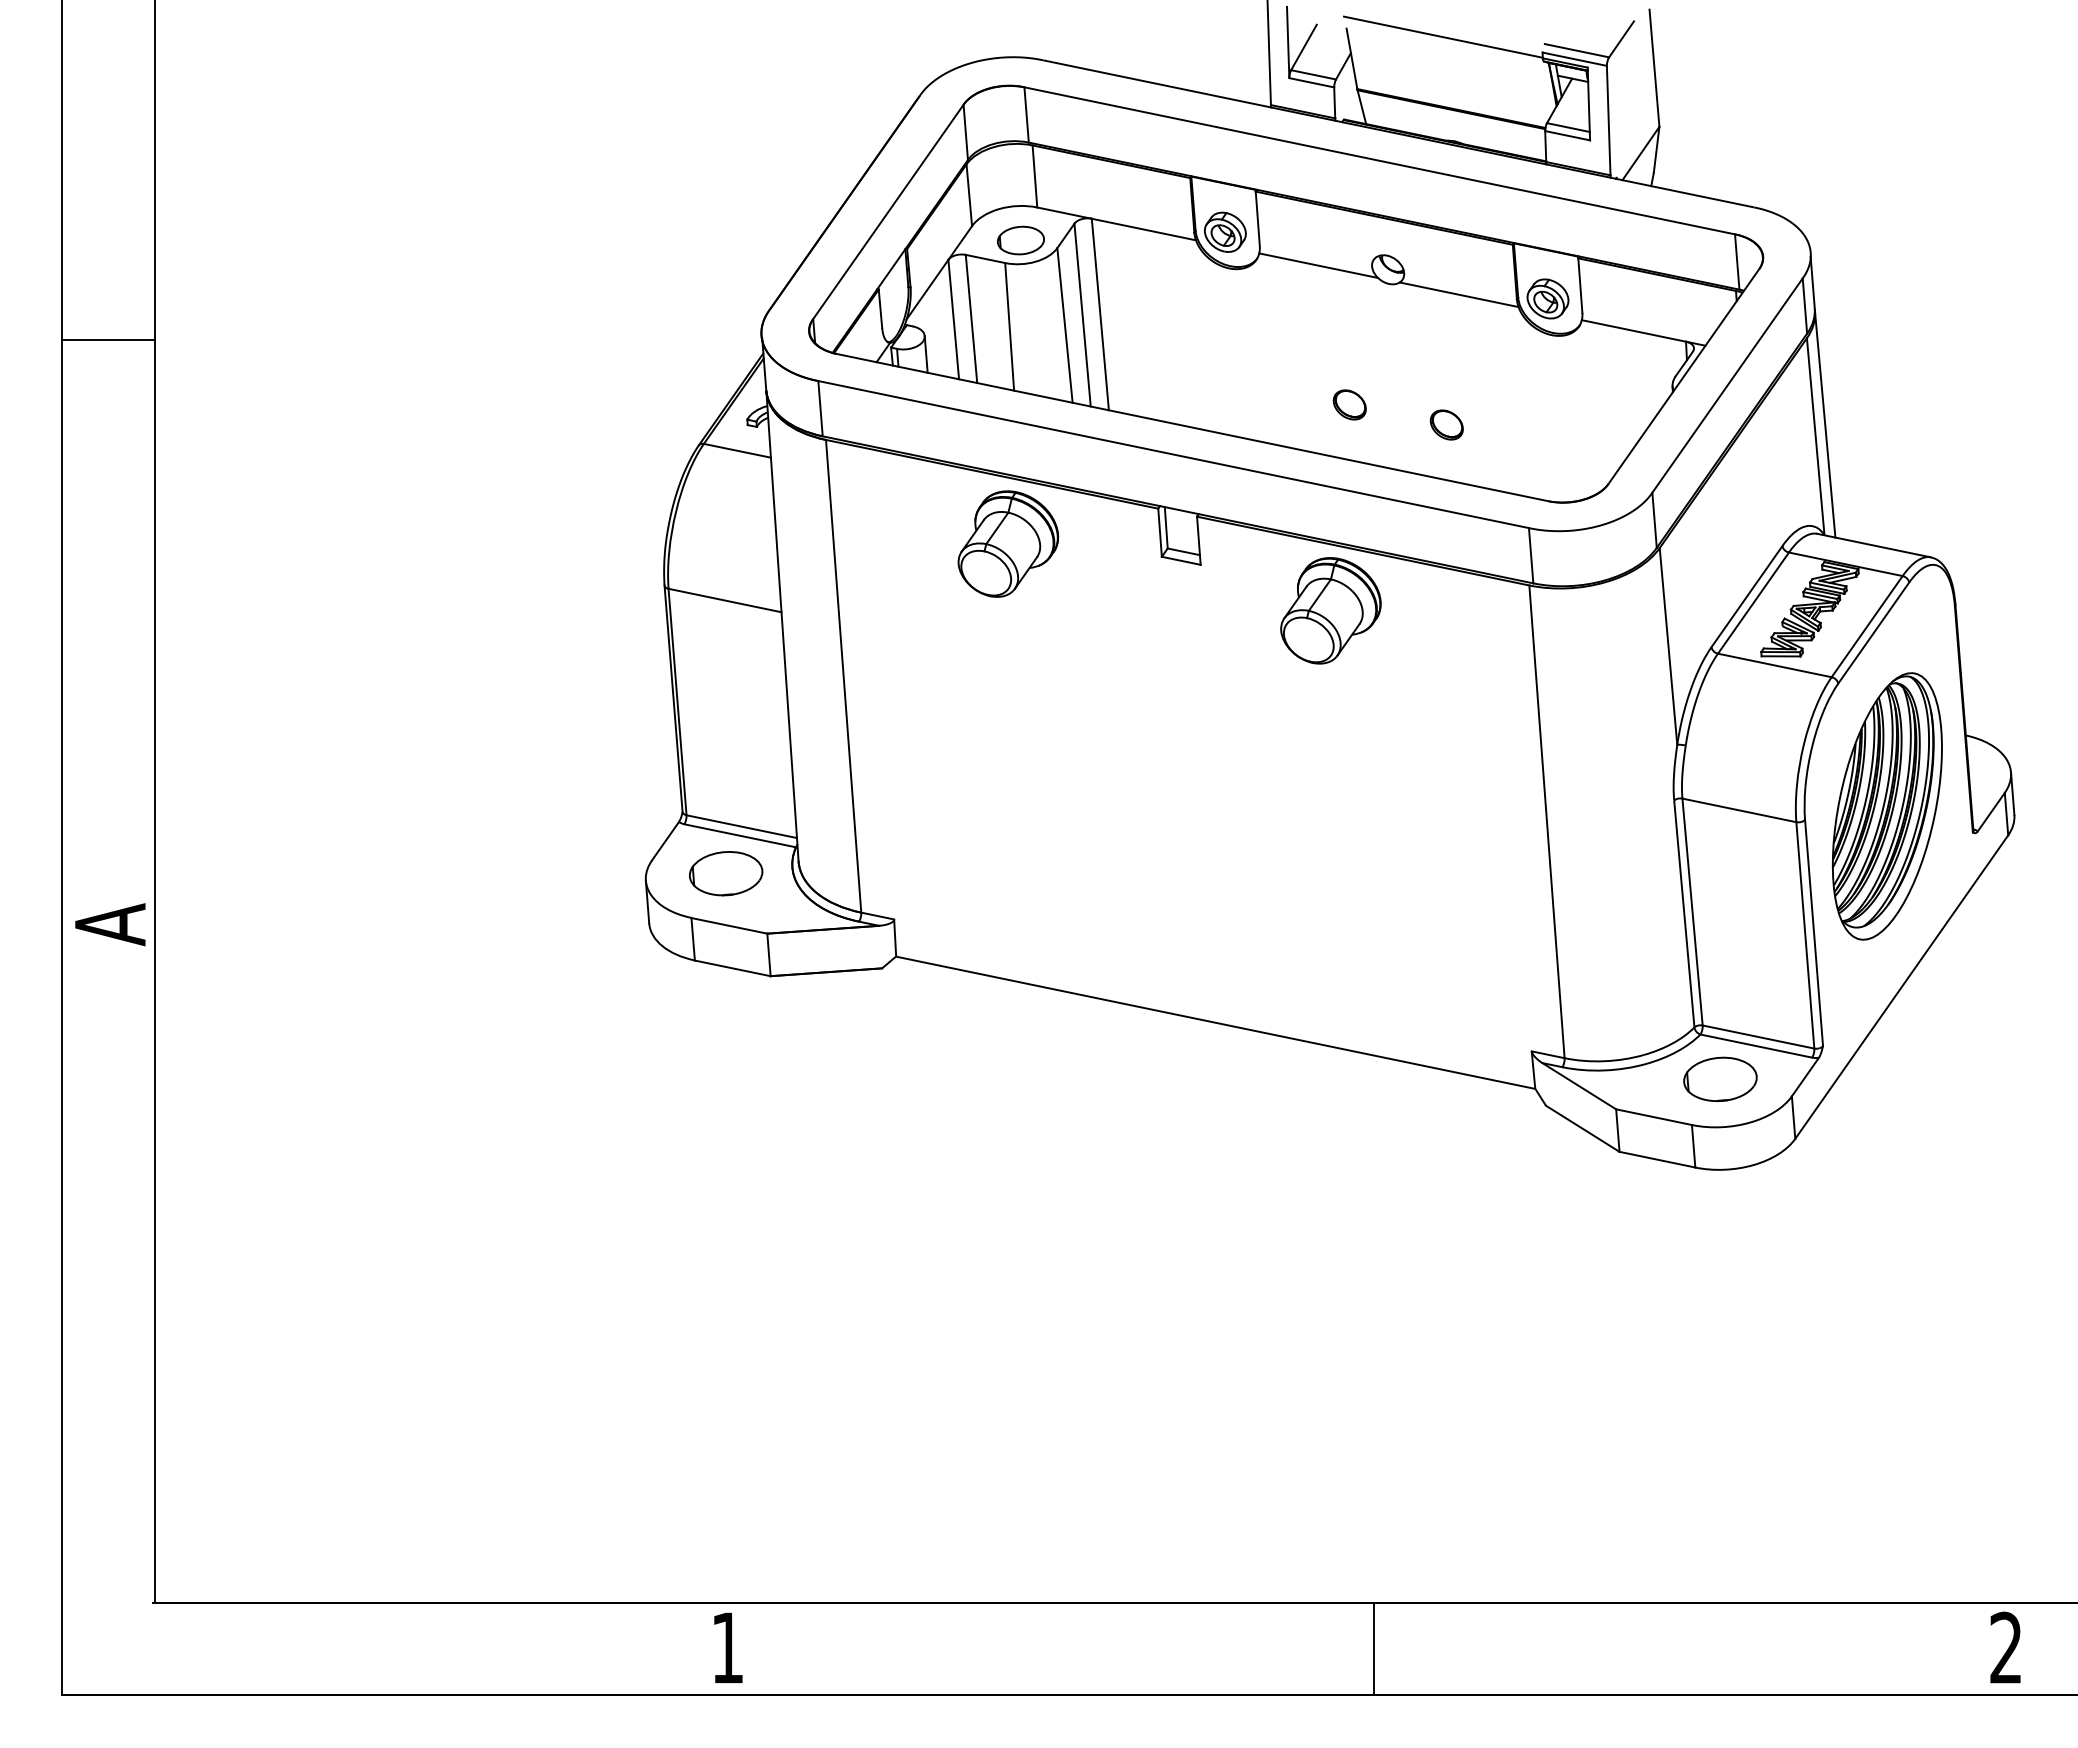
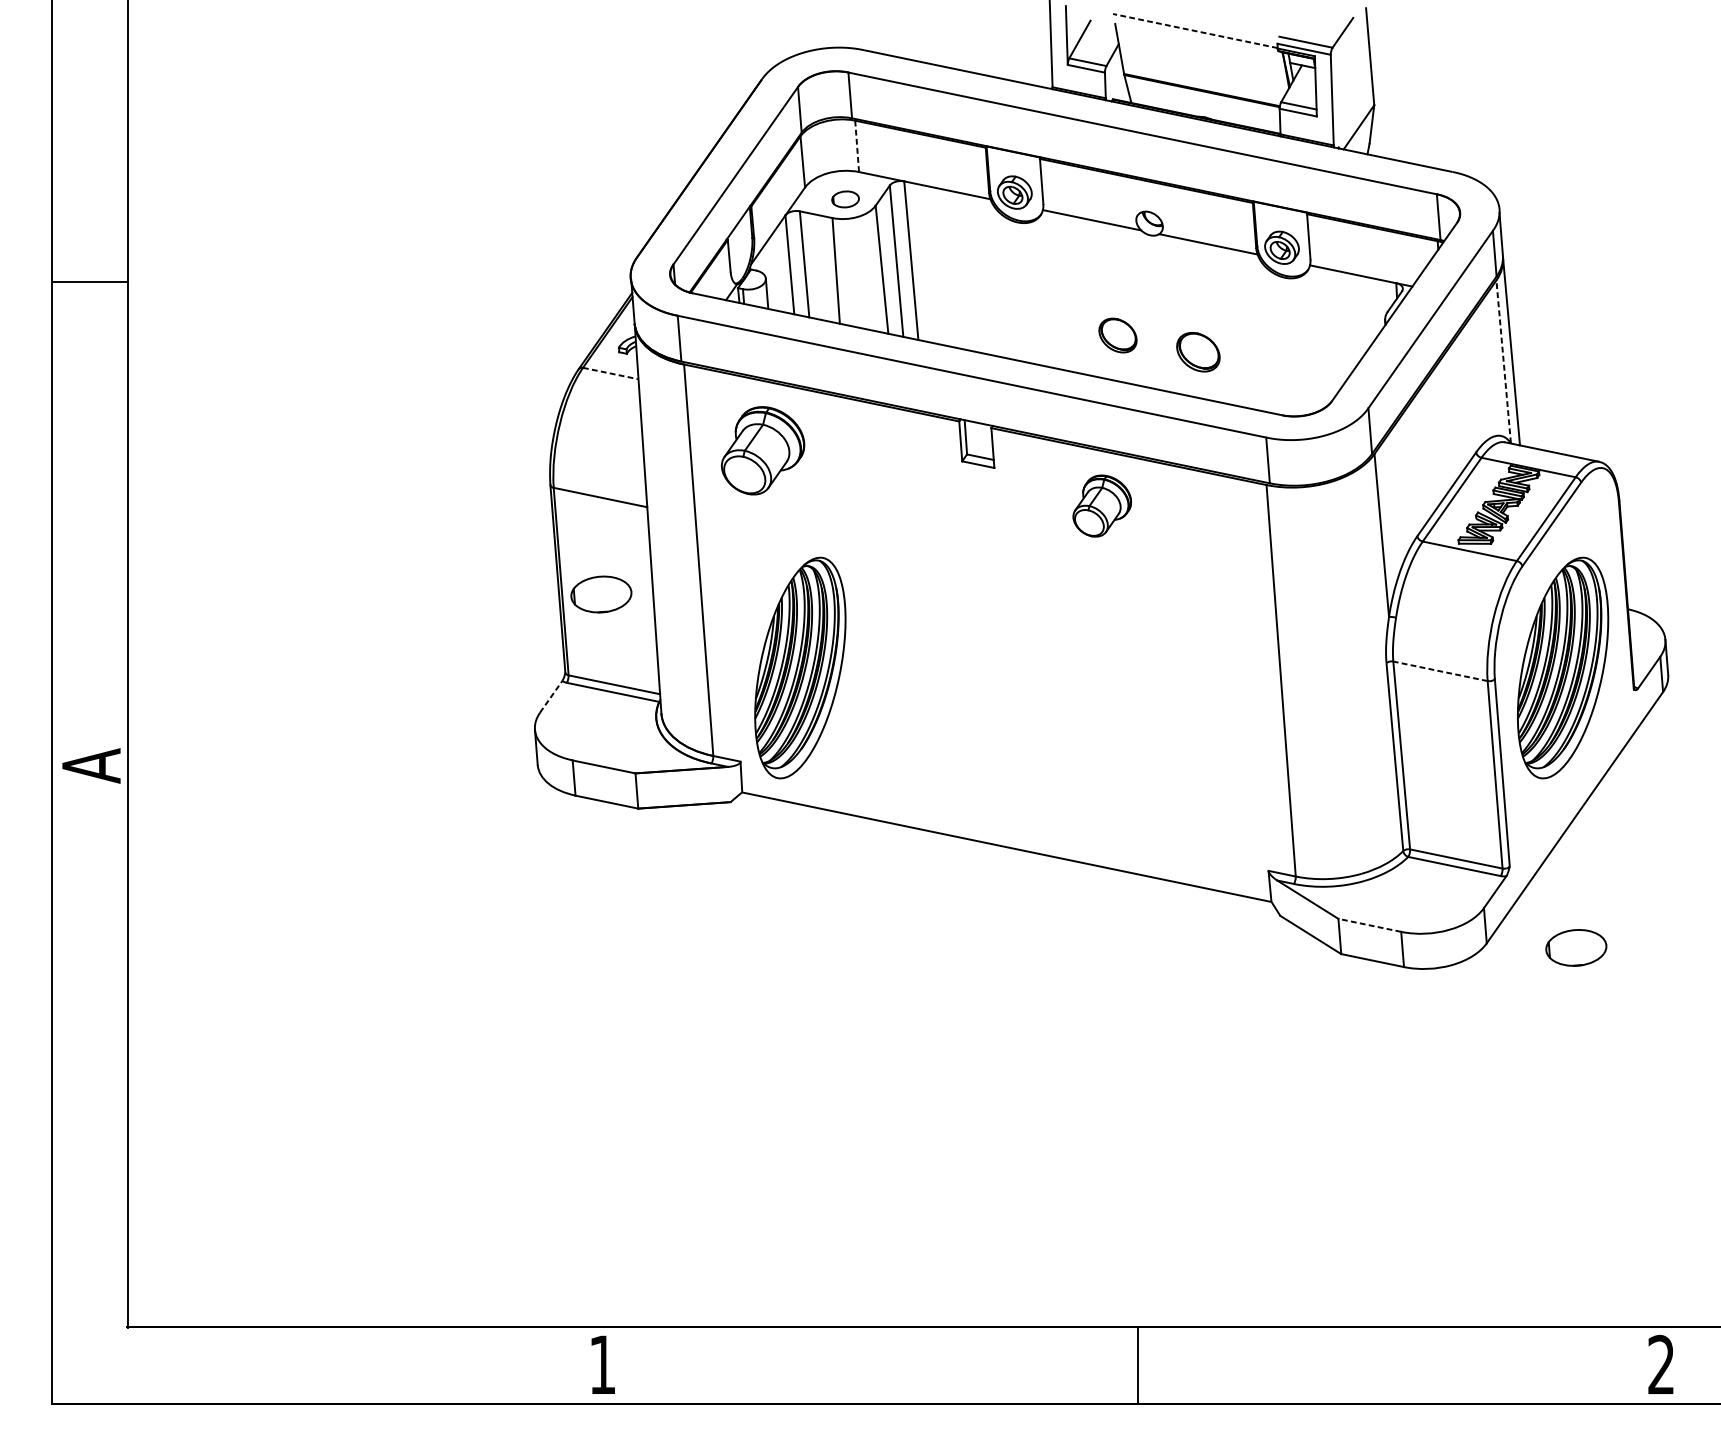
line: (1443, 37) -> (1195, 31), solid -> dashed
line: (1034, 176) -> (856, 146), solid -> dashed
part: (1020, 240) -> (845, 199), size x0.7
part: (1349, 404) -> (1117, 335), size x1.4
part: (1446, 424) -> (1197, 351), size x1.6
line: (1815, 436) -> (1503, 361), solid -> dashed
line: (737, 450) -> (610, 373), solid -> dashed
part: (1008, 543) -> (763, 450), moved
part: (1330, 610) -> (1101, 505), size x0.7
part: (965, 806) -> (799, 668), added
line: (1738, 810) -> (1439, 671), solid -> dashed
line: (665, 840) -> (551, 696), solid -> dashed
part: (726, 873) -> (601, 594), moved
part: (1720, 1079) -> (1576, 948), moved
line: (1654, 1117) -> (1370, 925), solid -> dashed

